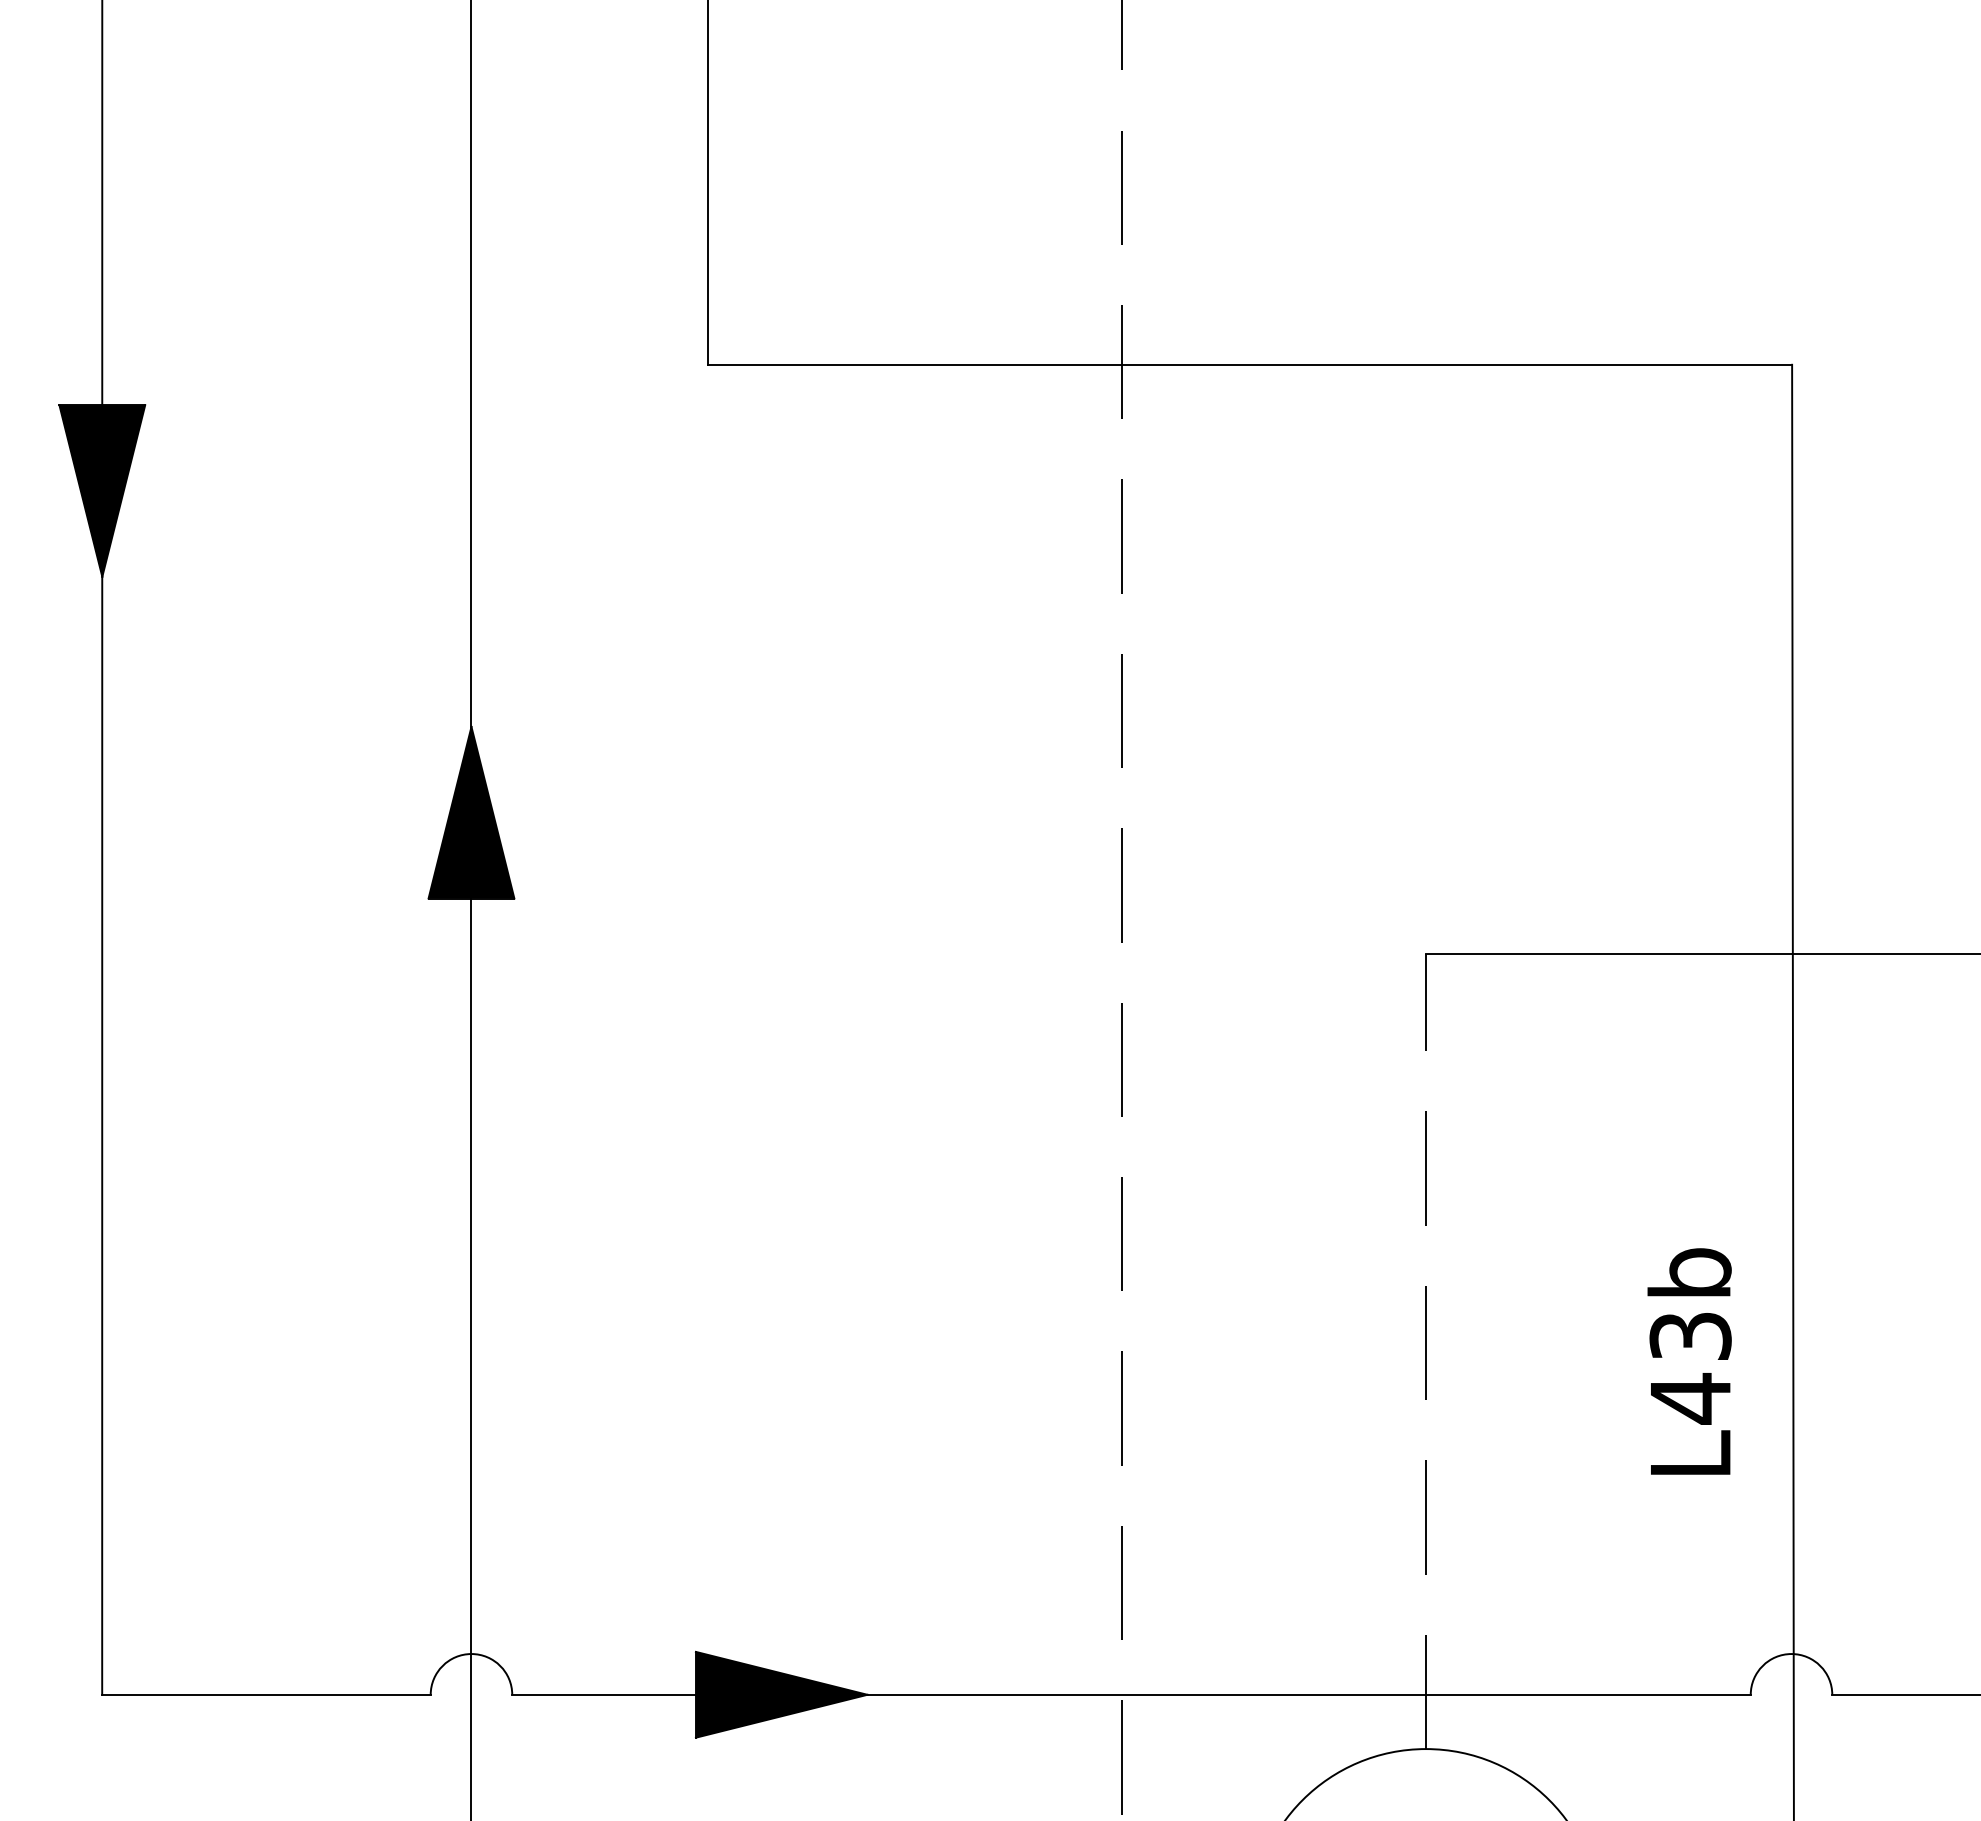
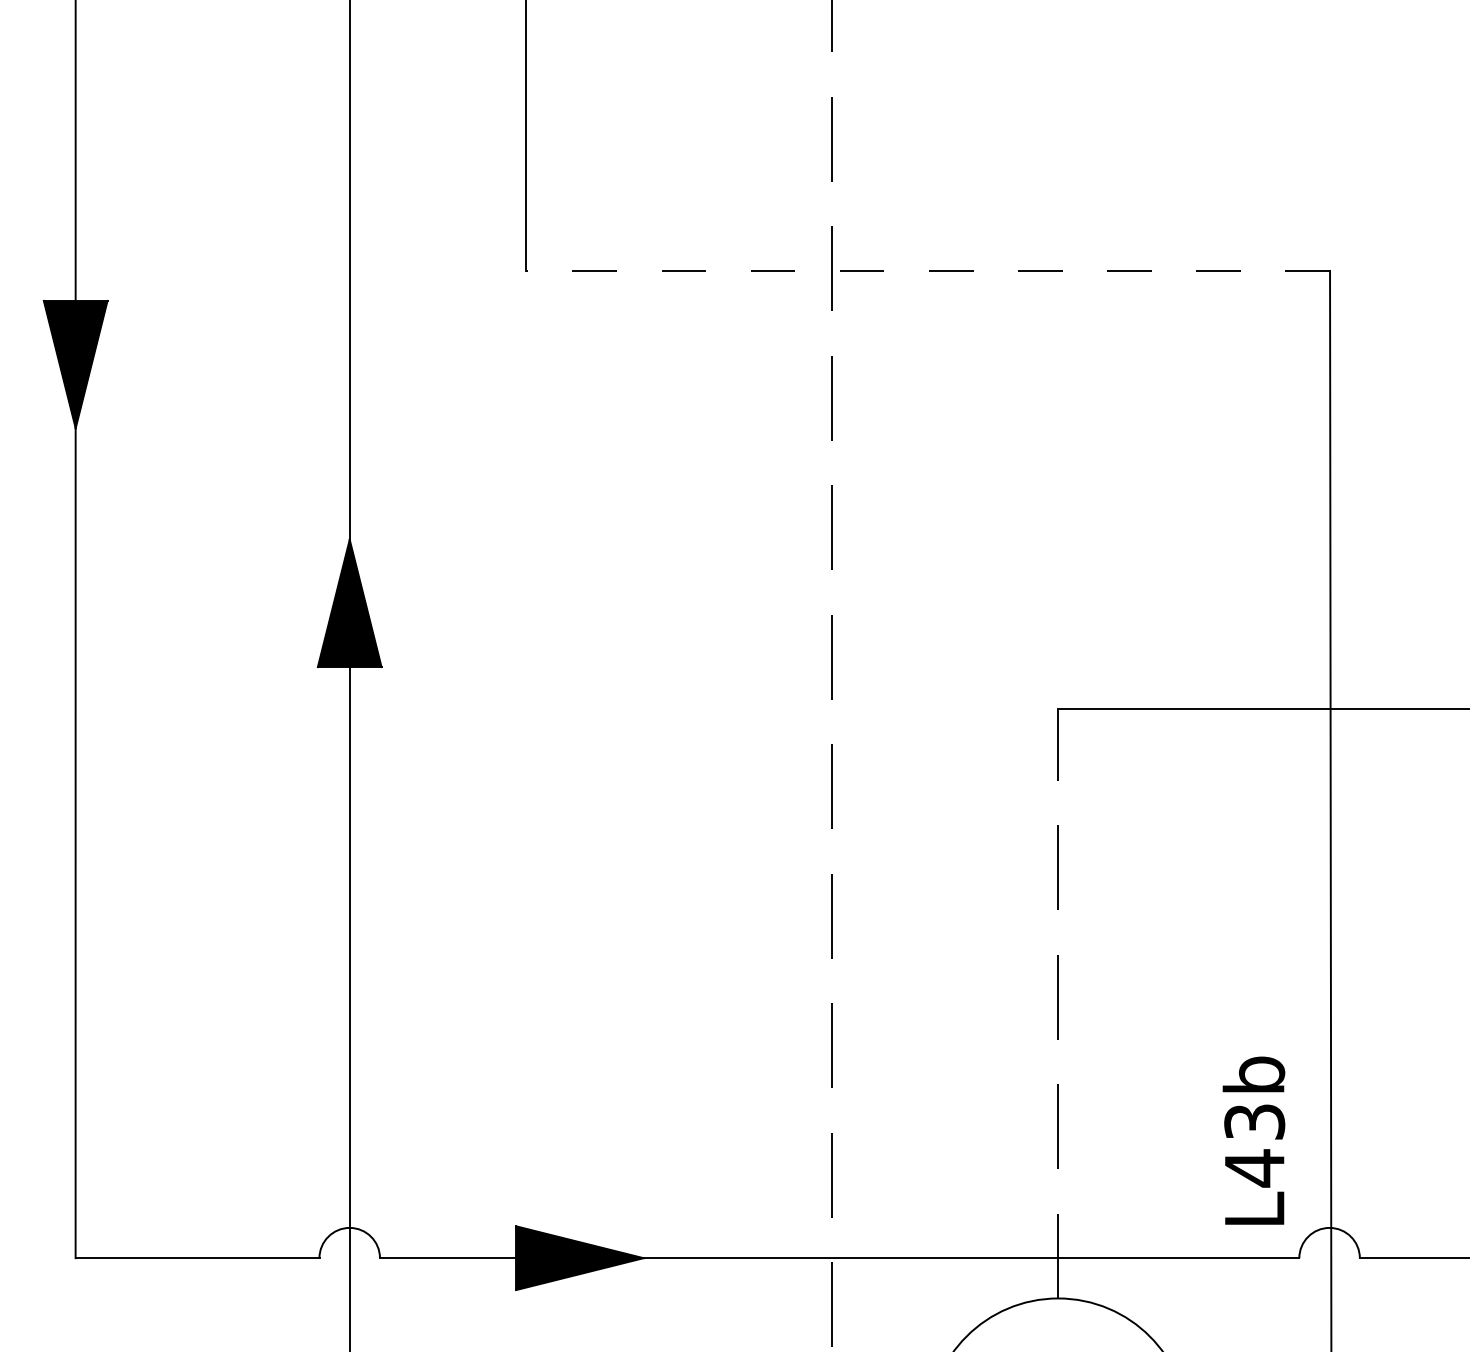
line: (1250, 364) -> (927, 270), solid -> dashed
text: (1689, 1361) -> (1253, 1140), moved

